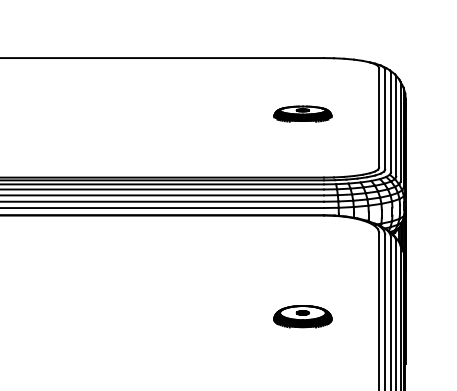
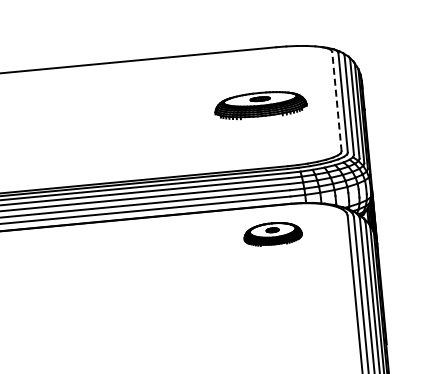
part: (302, 113) -> (260, 104), size x1.6
line: (379, 117) -> (337, 101), solid -> dashed
part: (302, 316) -> (272, 233), moved

